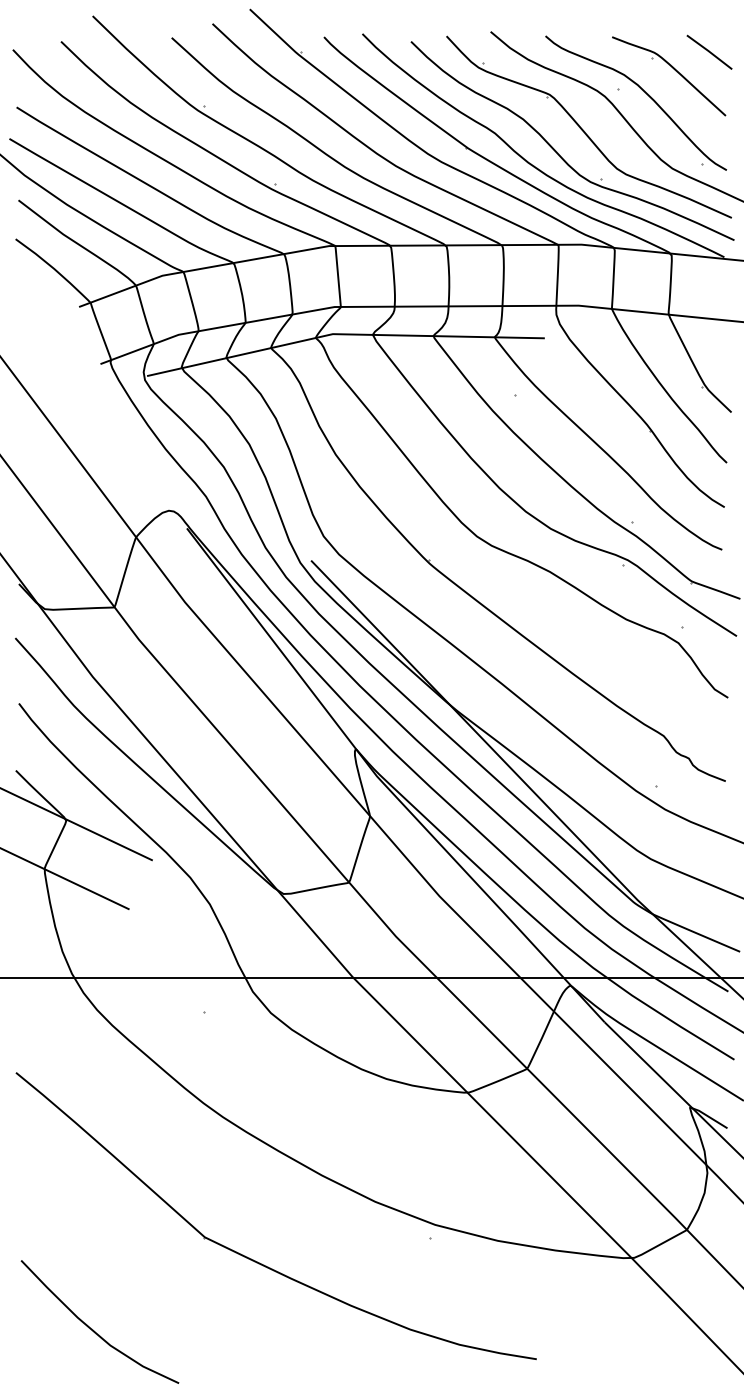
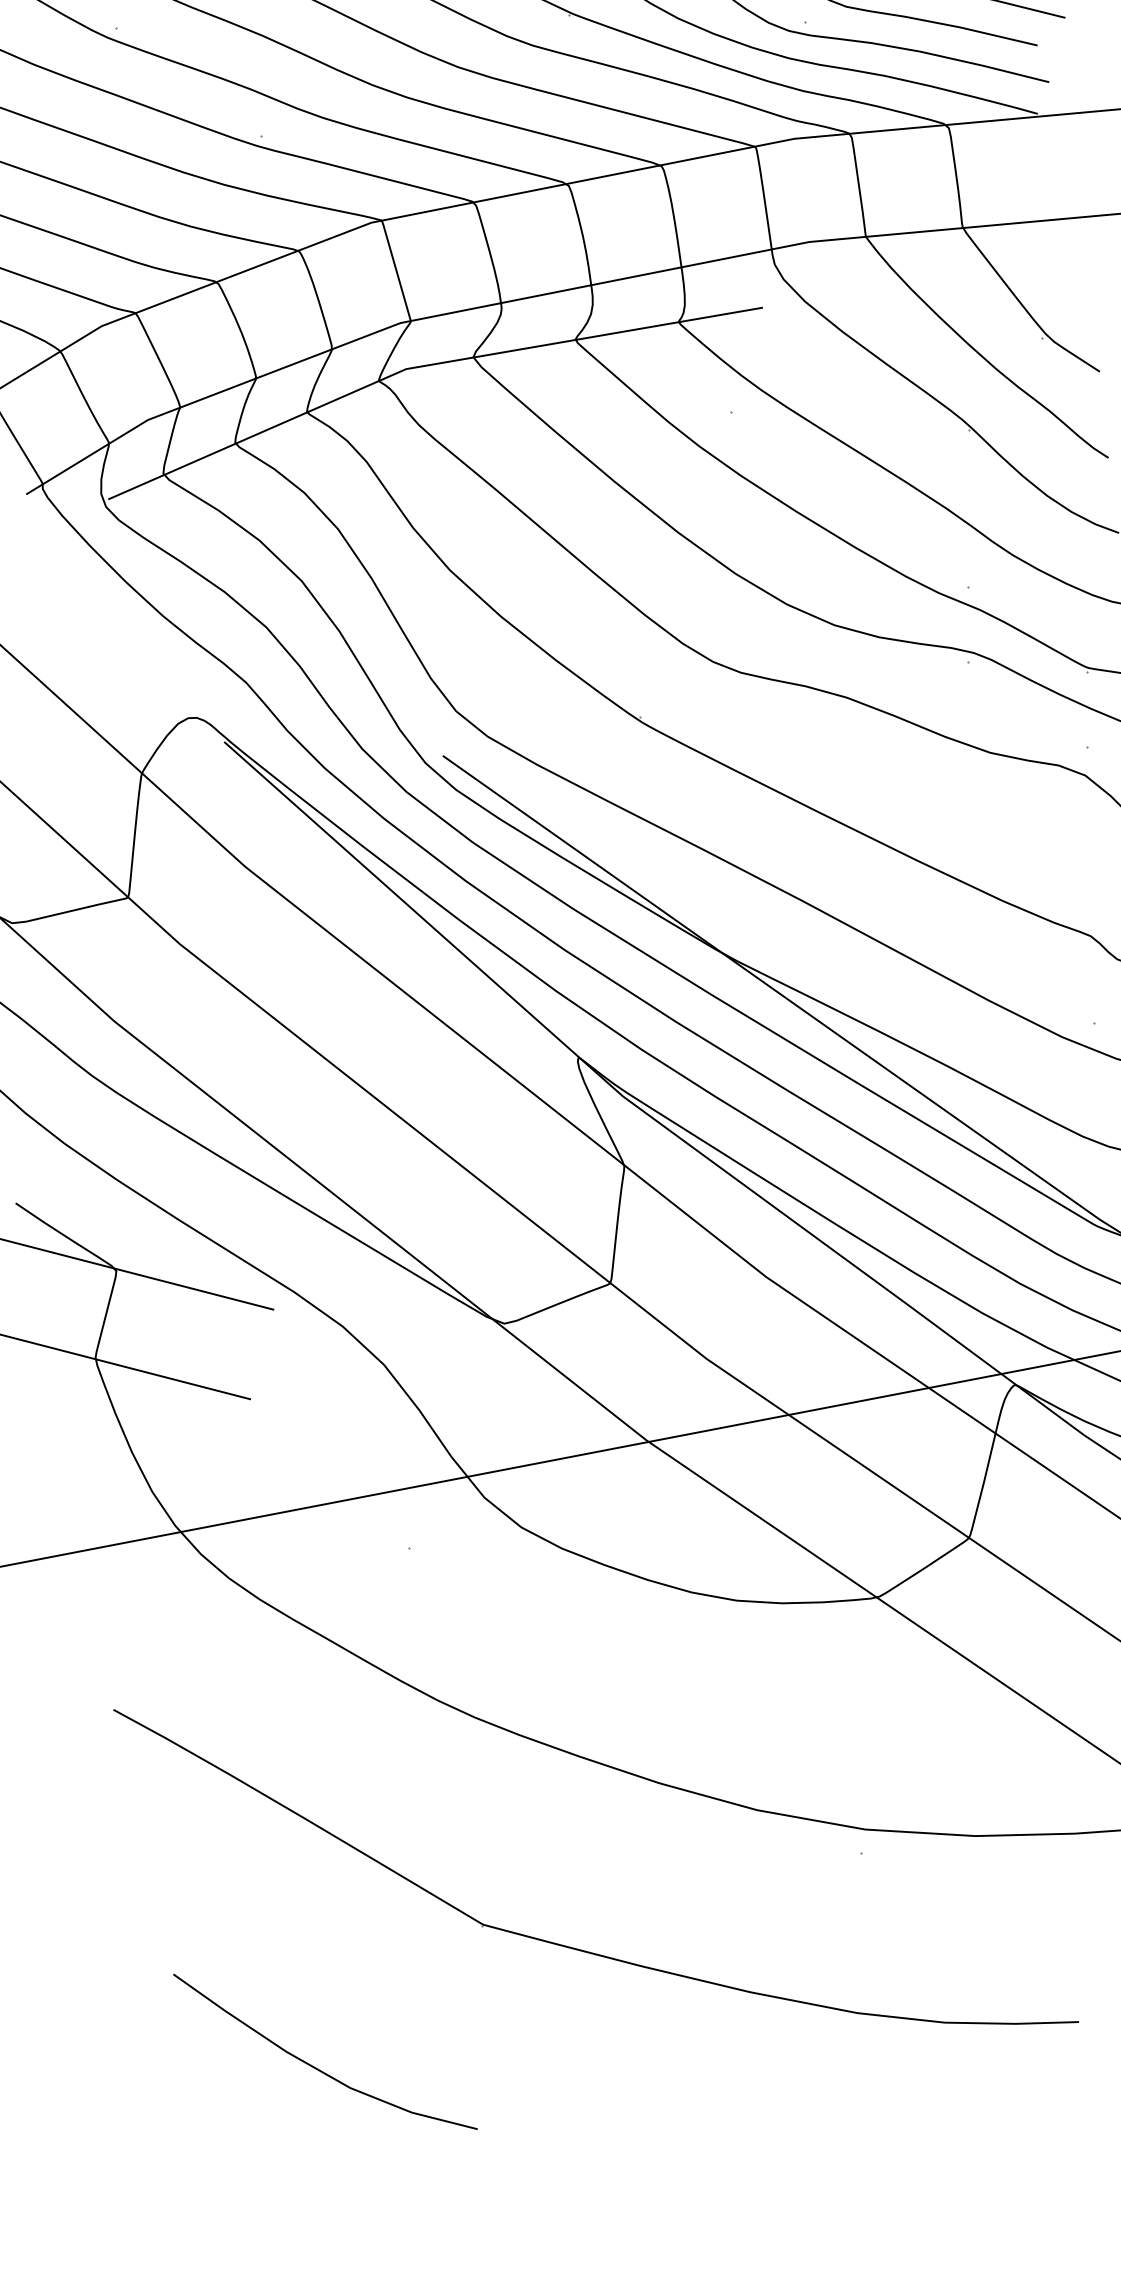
curve: (93, 1329) -> (316, 2066), moved

